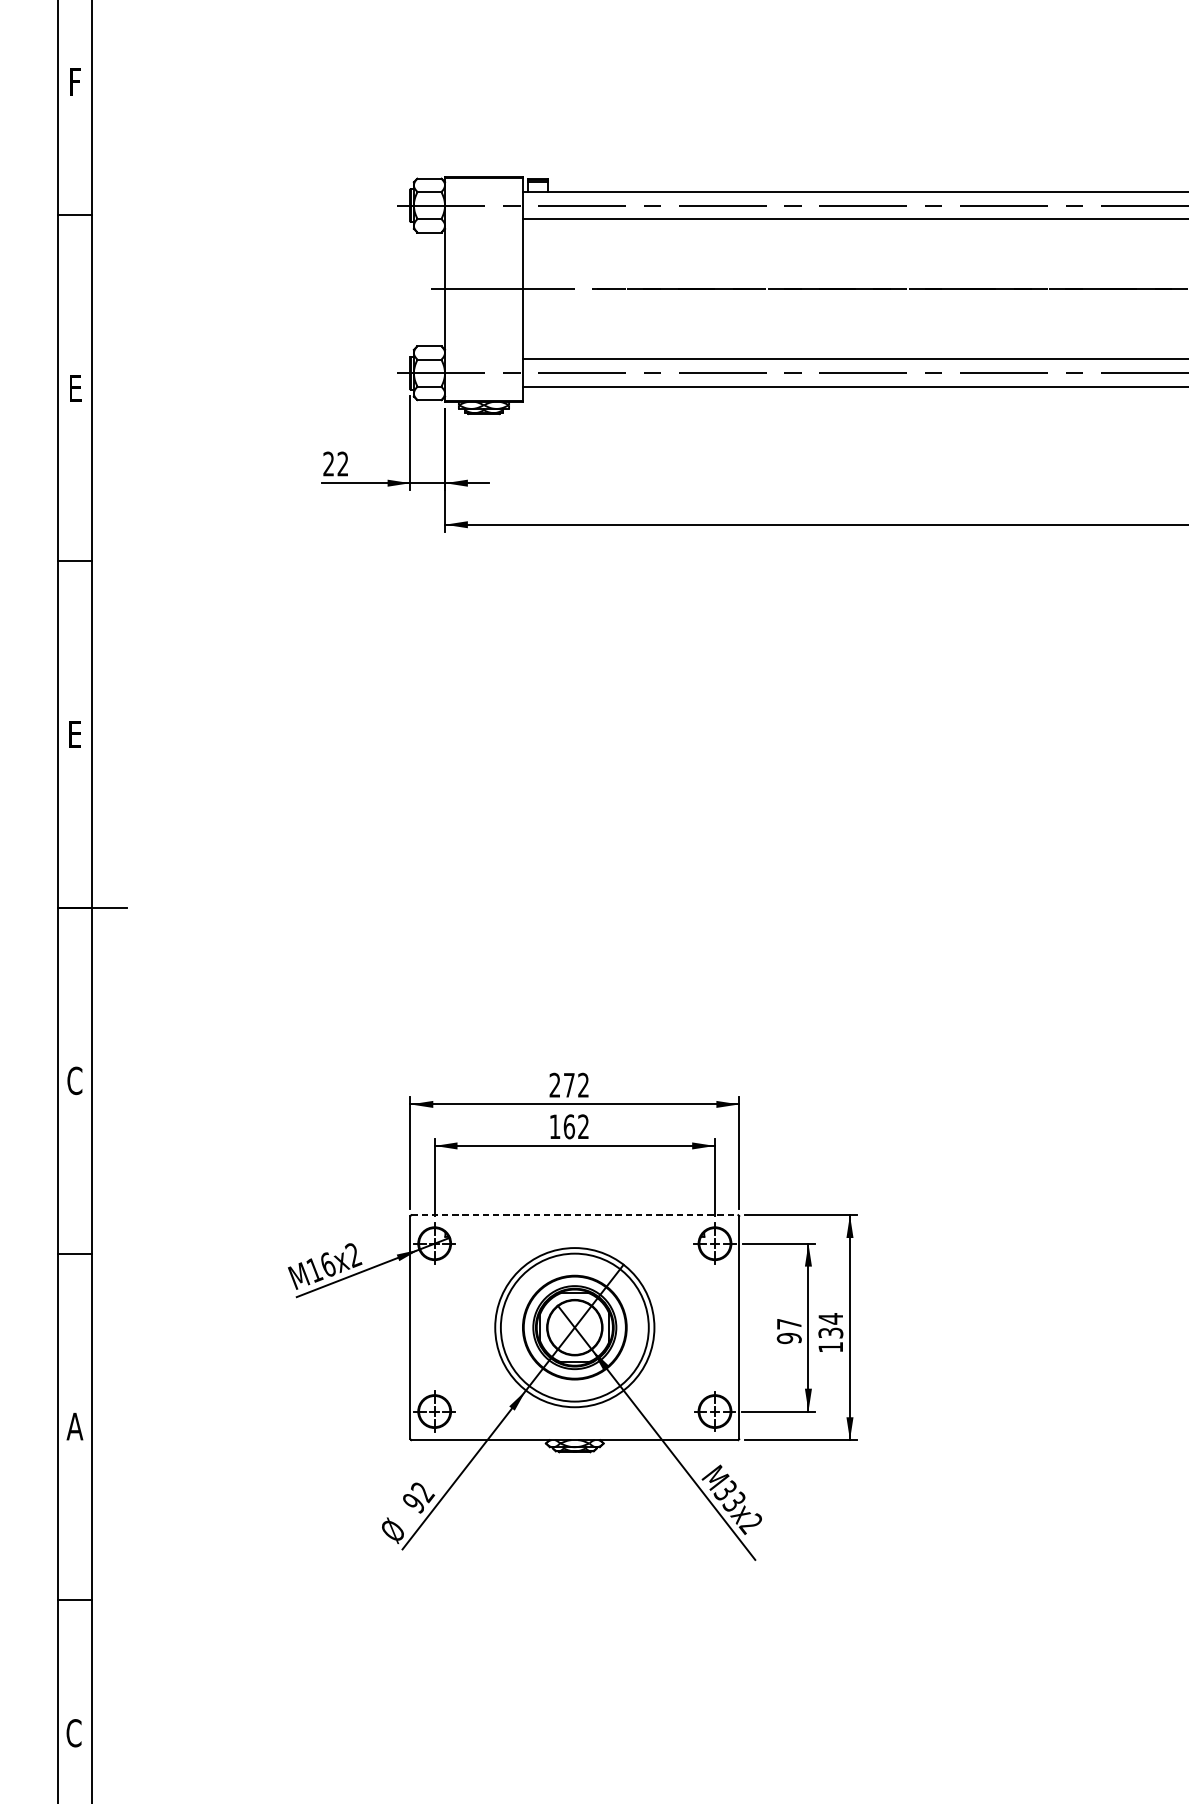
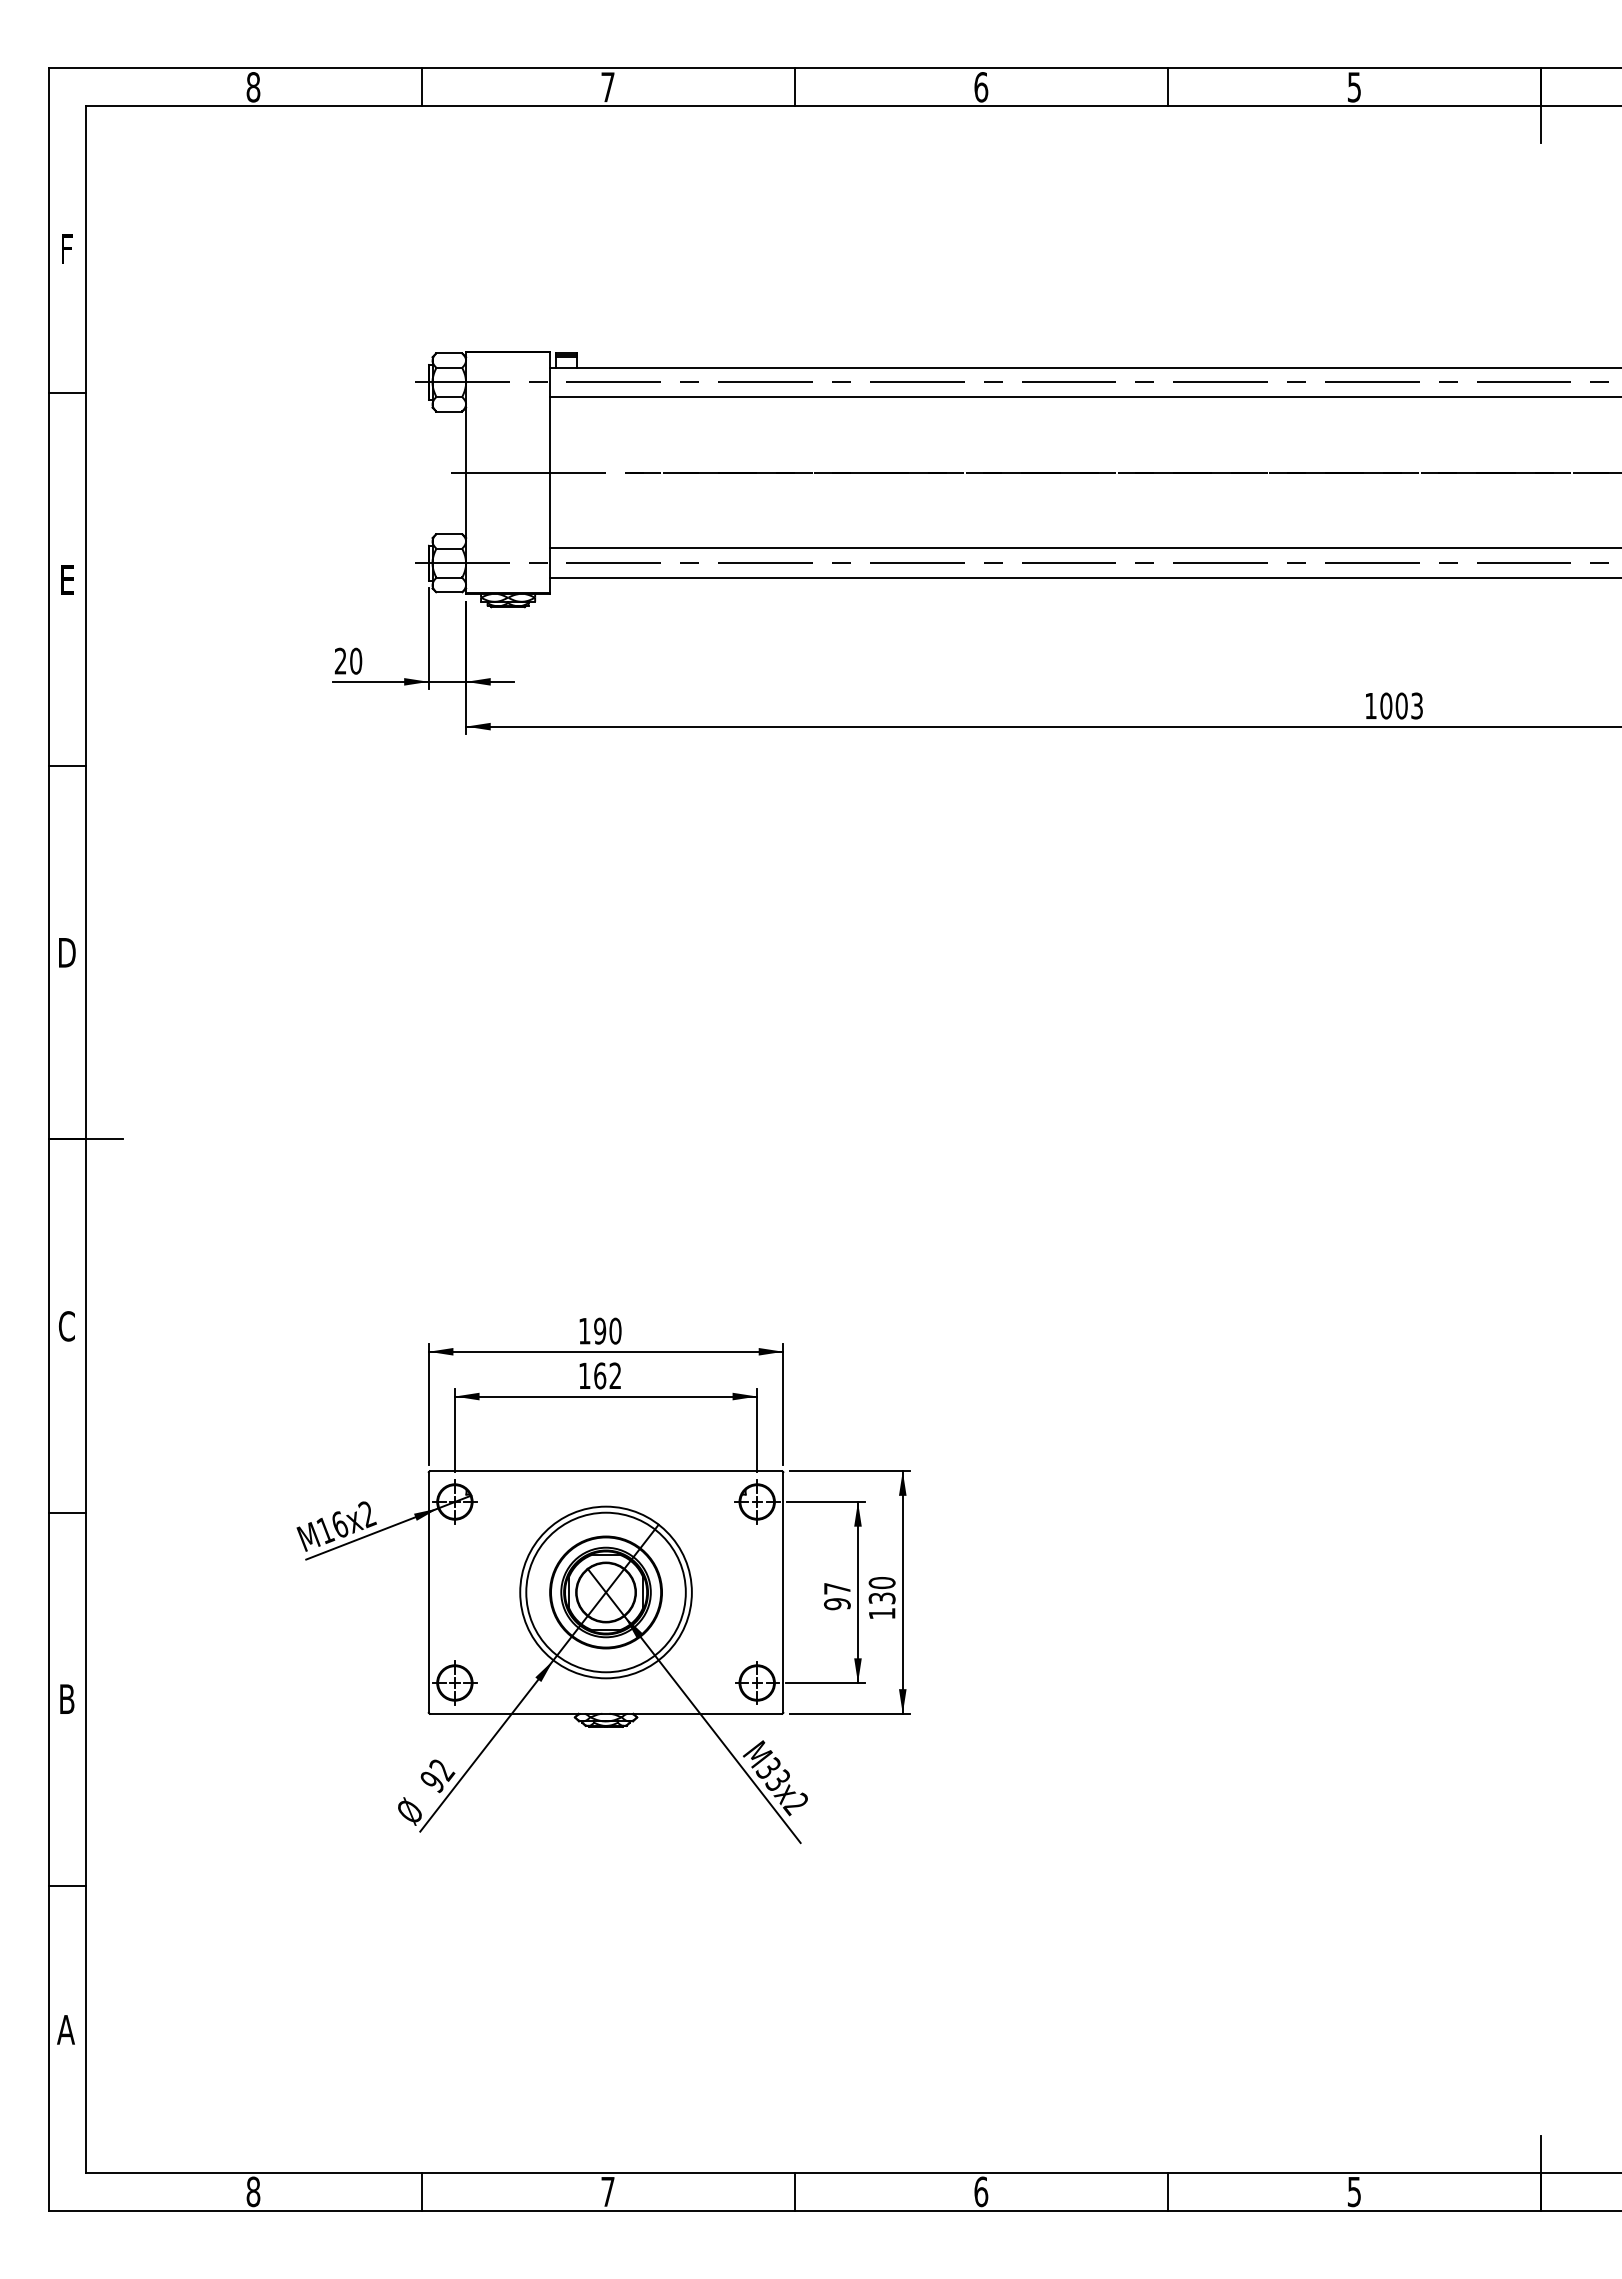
text: (343, 463) -> (356, 660), 22 -> 20
text: (75, 734) -> (67, 952), E -> D
text: (568, 1084) -> (599, 1330), 272 -> 190
line: (575, 1215) -> (606, 1471), dashed -> solid
text: (830, 1318) -> (881, 1582), 134 -> 130
text: (74, 1425) -> (66, 1698), A -> B
text: (73, 1732) -> (65, 2029), C -> A

